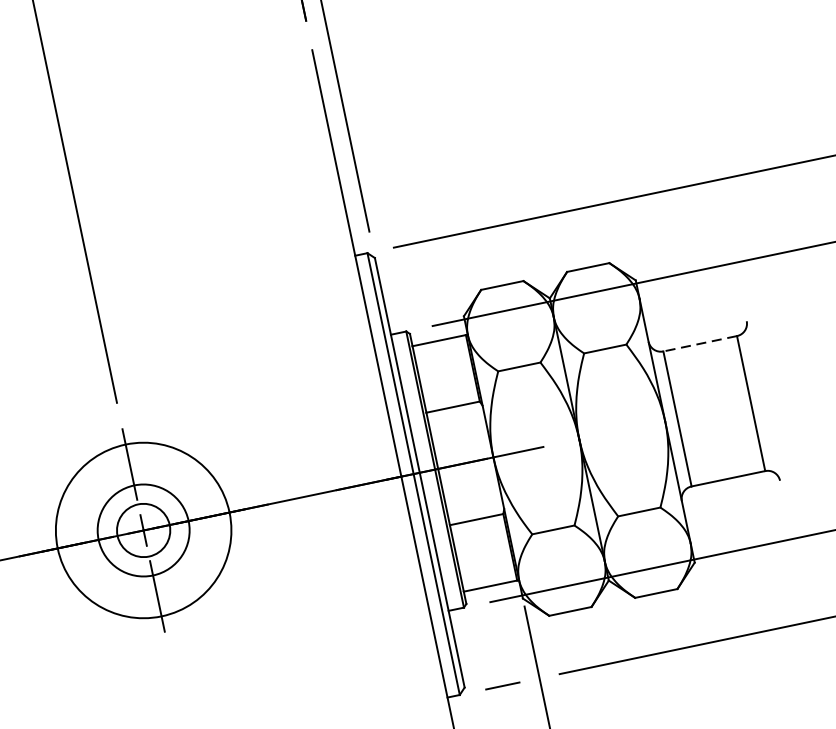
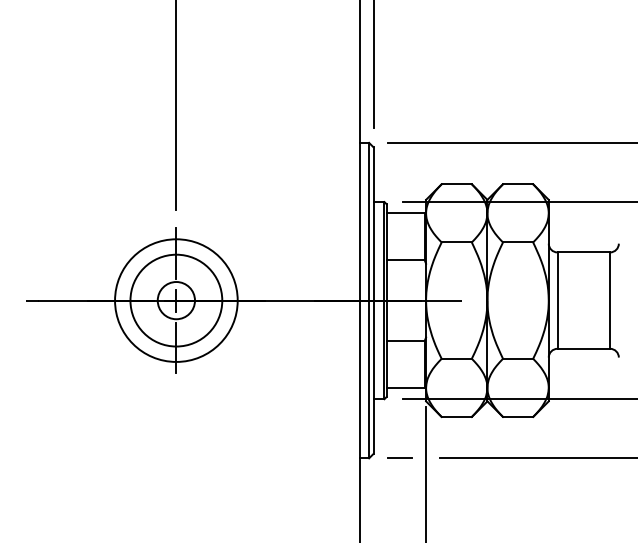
line: (699, 343) -> (583, 252), dashed -> solid
circle: (143, 530) -> (176, 300), size x1.43

